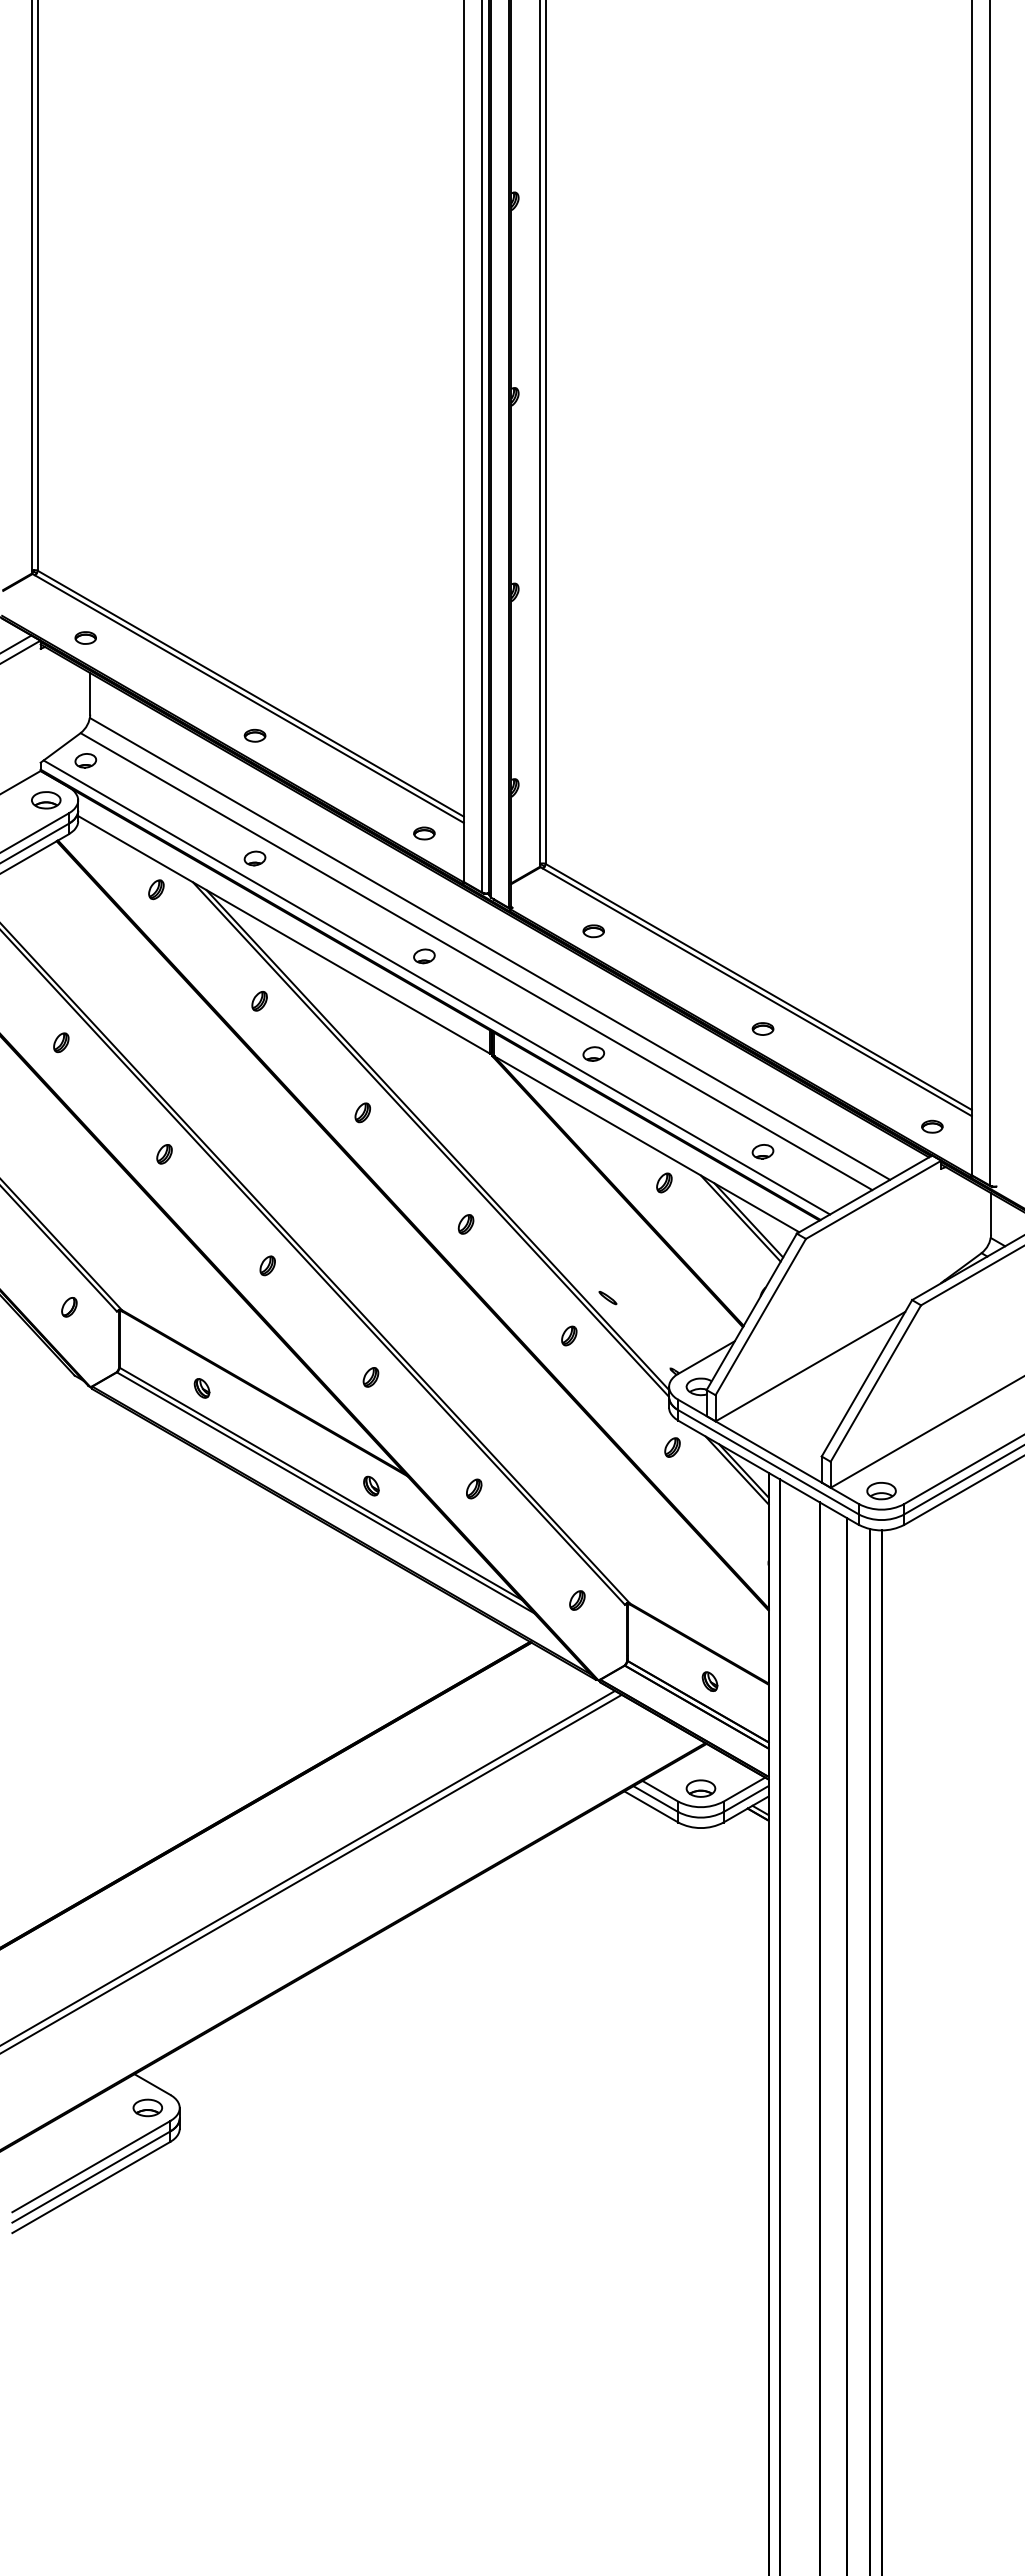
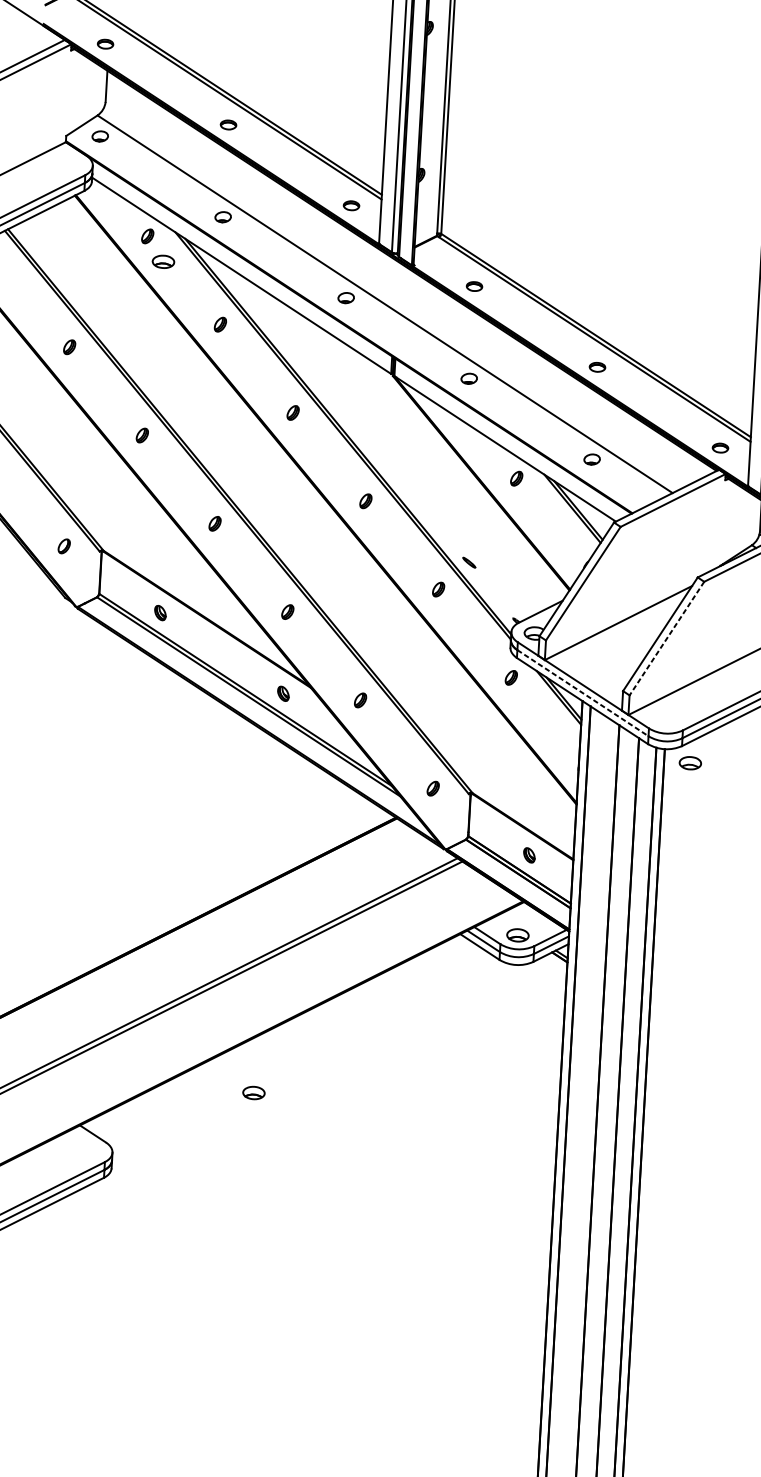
part: (46, 800) -> (163, 262), moved
line: (489, 948) -> (395, 294), removed
line: (436, 987) -> (353, 322), removed
line: (875, 1384) -> (666, 639), solid -> dashed
line: (769, 1462) -> (583, 693), solid -> dashed
part: (881, 1491) -> (690, 763), moved
part: (147, 2107) -> (253, 1092), moved

